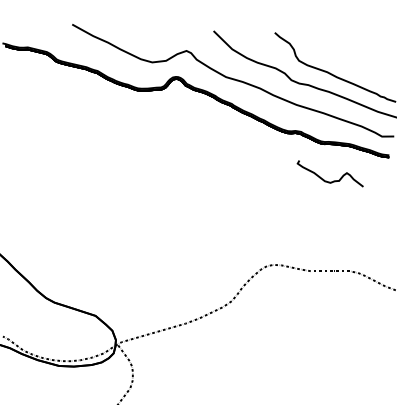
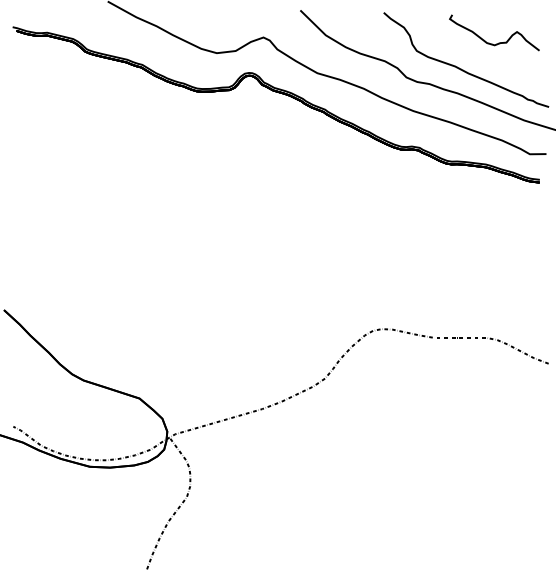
curve: (333, 180) -> (498, 42), moved

